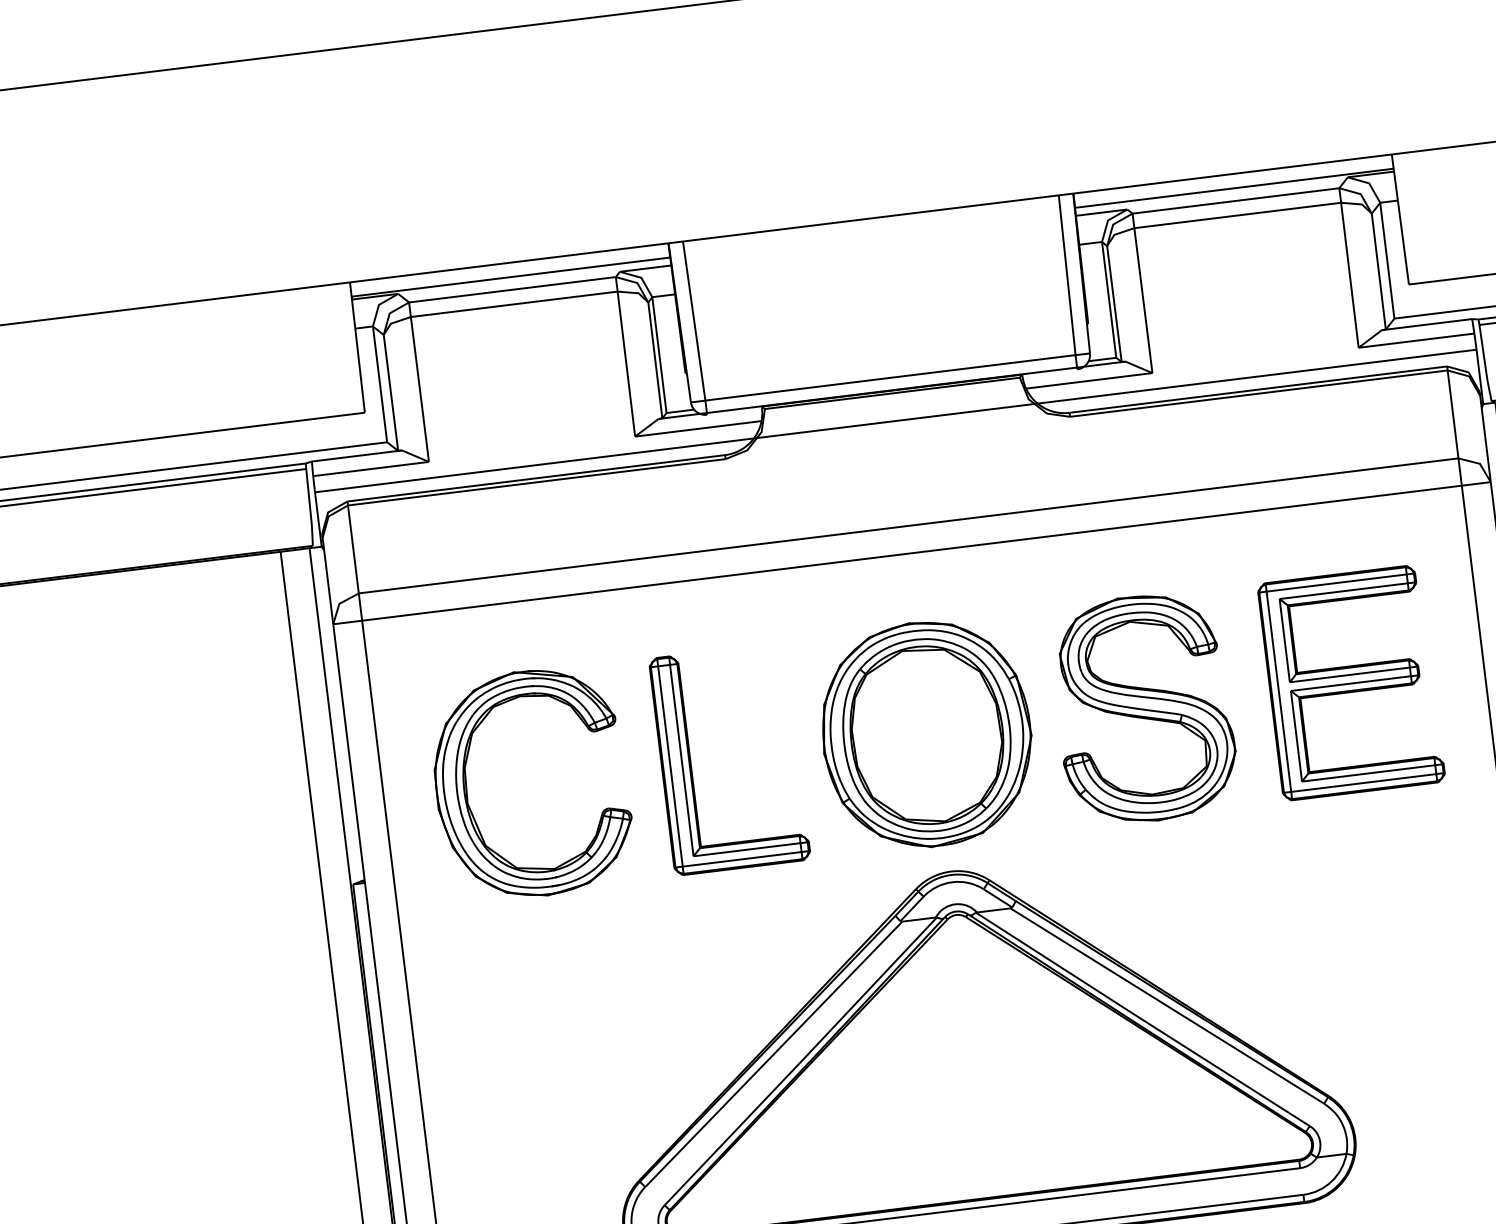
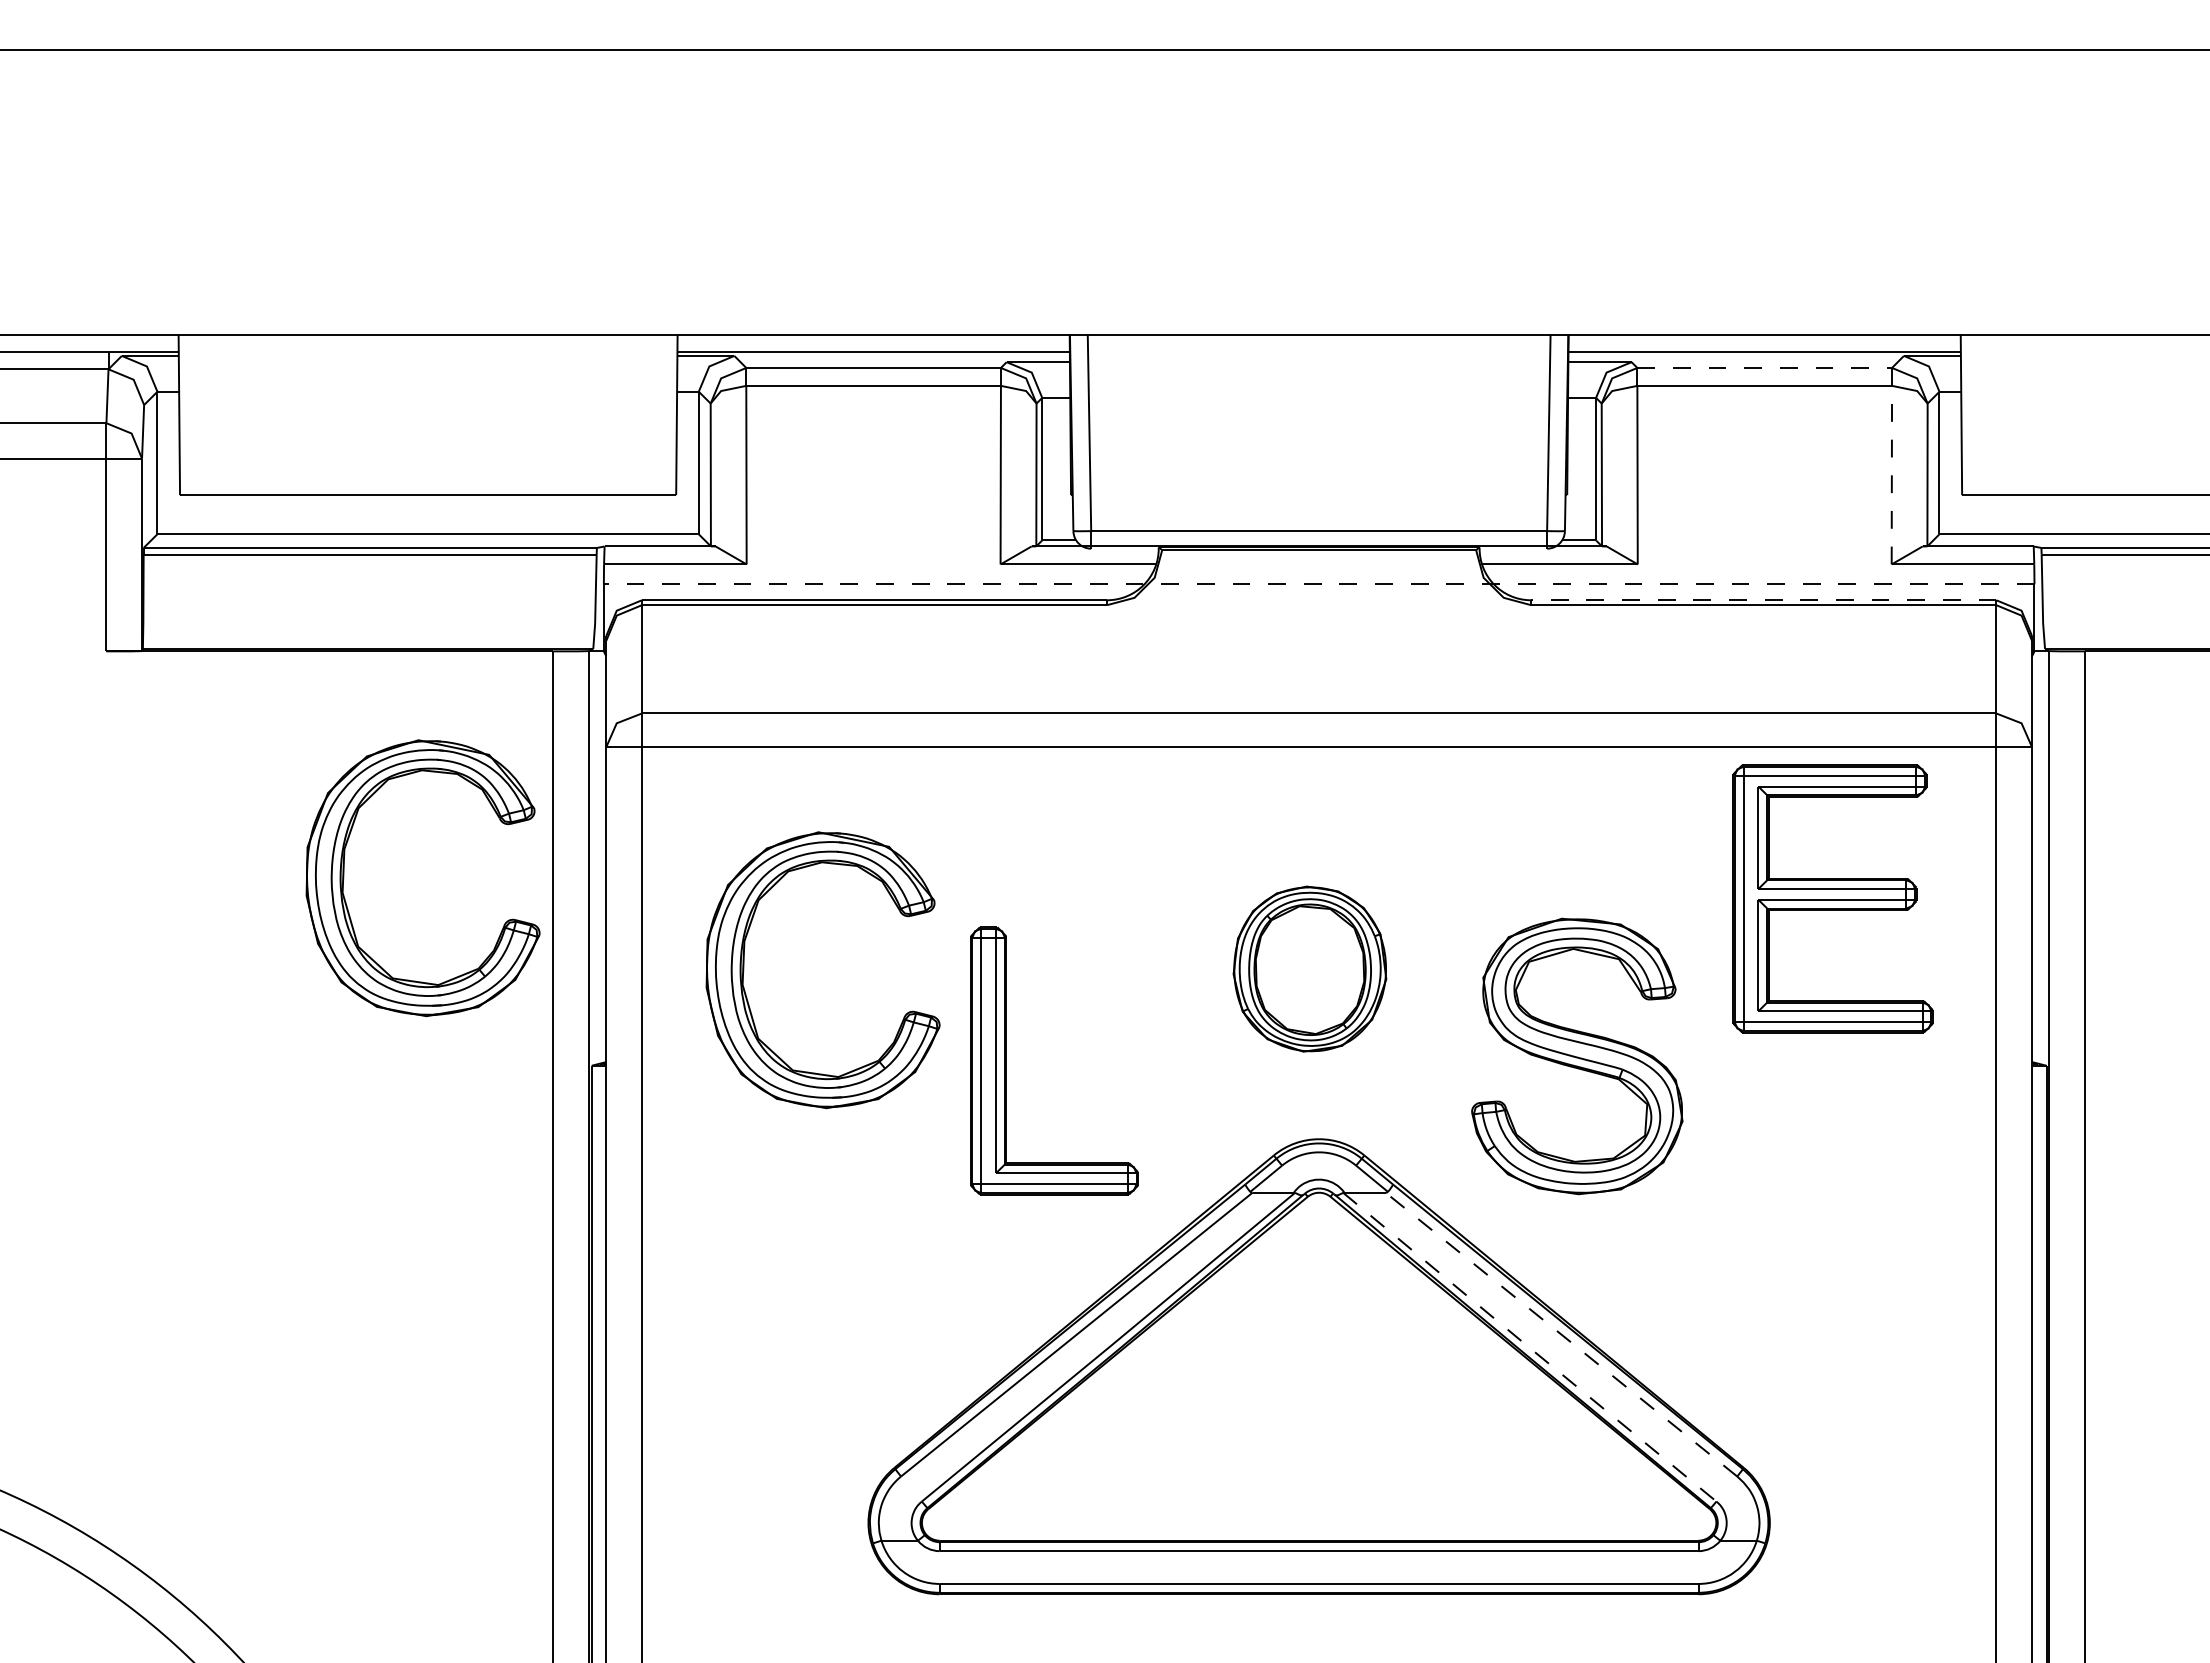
line: (1236, 200) -> (1765, 367), solid -> dashed
line: (1349, 274) -> (1891, 474), solid -> dashed
line: (1258, 389) -> (1763, 600), solid -> dashed
line: (895, 421) -> (1318, 584), solid -> dashed
part: (1350, 682) -> (1832, 898), moved
part: (1144, 708) -> (1577, 1056), moved
part: (926, 733) -> (1309, 968), size x0.6
part: (133, 757) -> (344, 878), added
part: (690, 763) -> (1006, 1060), moved
line: (1167, 1005) -> (1561, 1334), solid -> dashed
line: (1142, 1019) -> (1529, 1347), solid -> dashed

